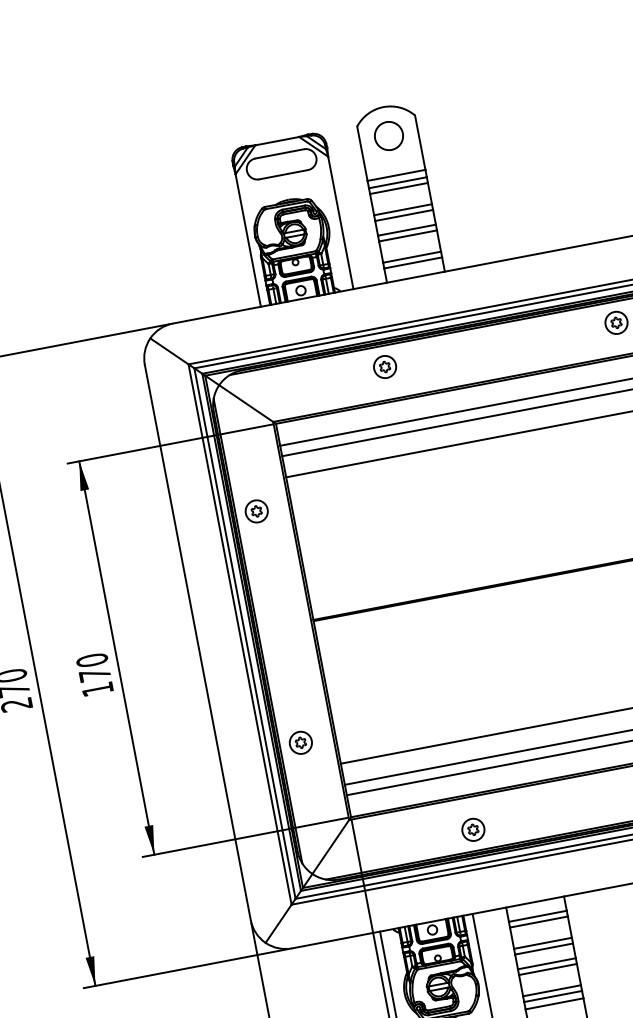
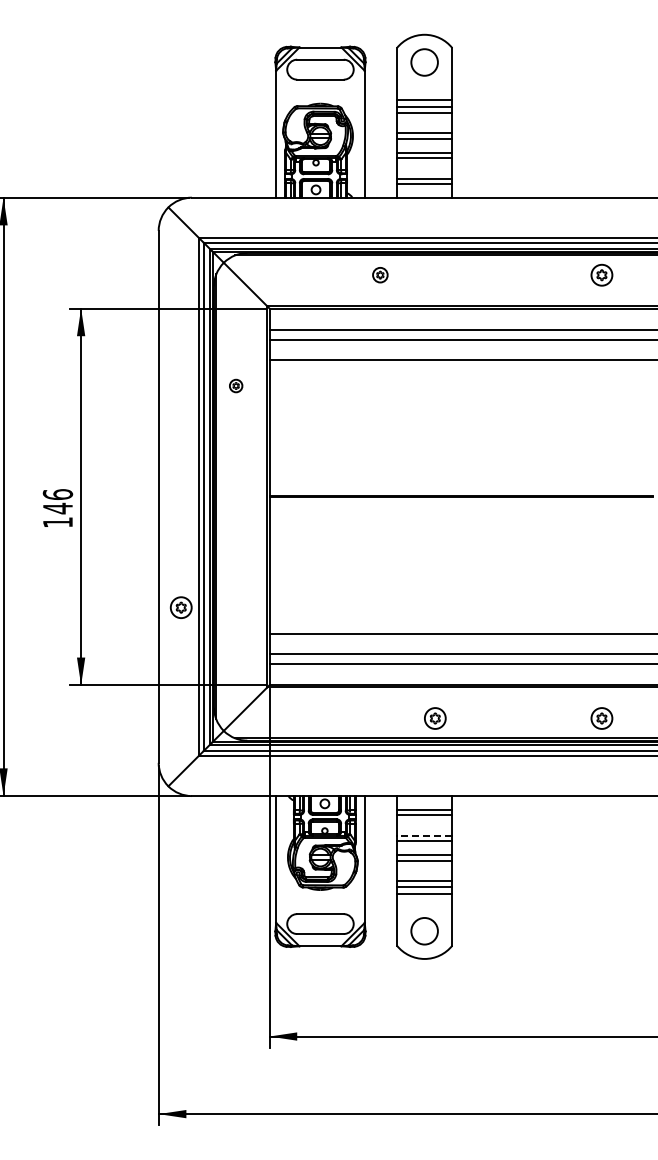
part: (385, 366) -> (380, 274), size x0.7
part: (255, 510) -> (235, 385), size x0.6
text: (93, 667) -> (57, 501), 170 -> 146
part: (300, 742) -> (180, 607), moved
part: (473, 829) -> (435, 718), moved
line: (542, 943) -> (424, 835), solid -> dashed

